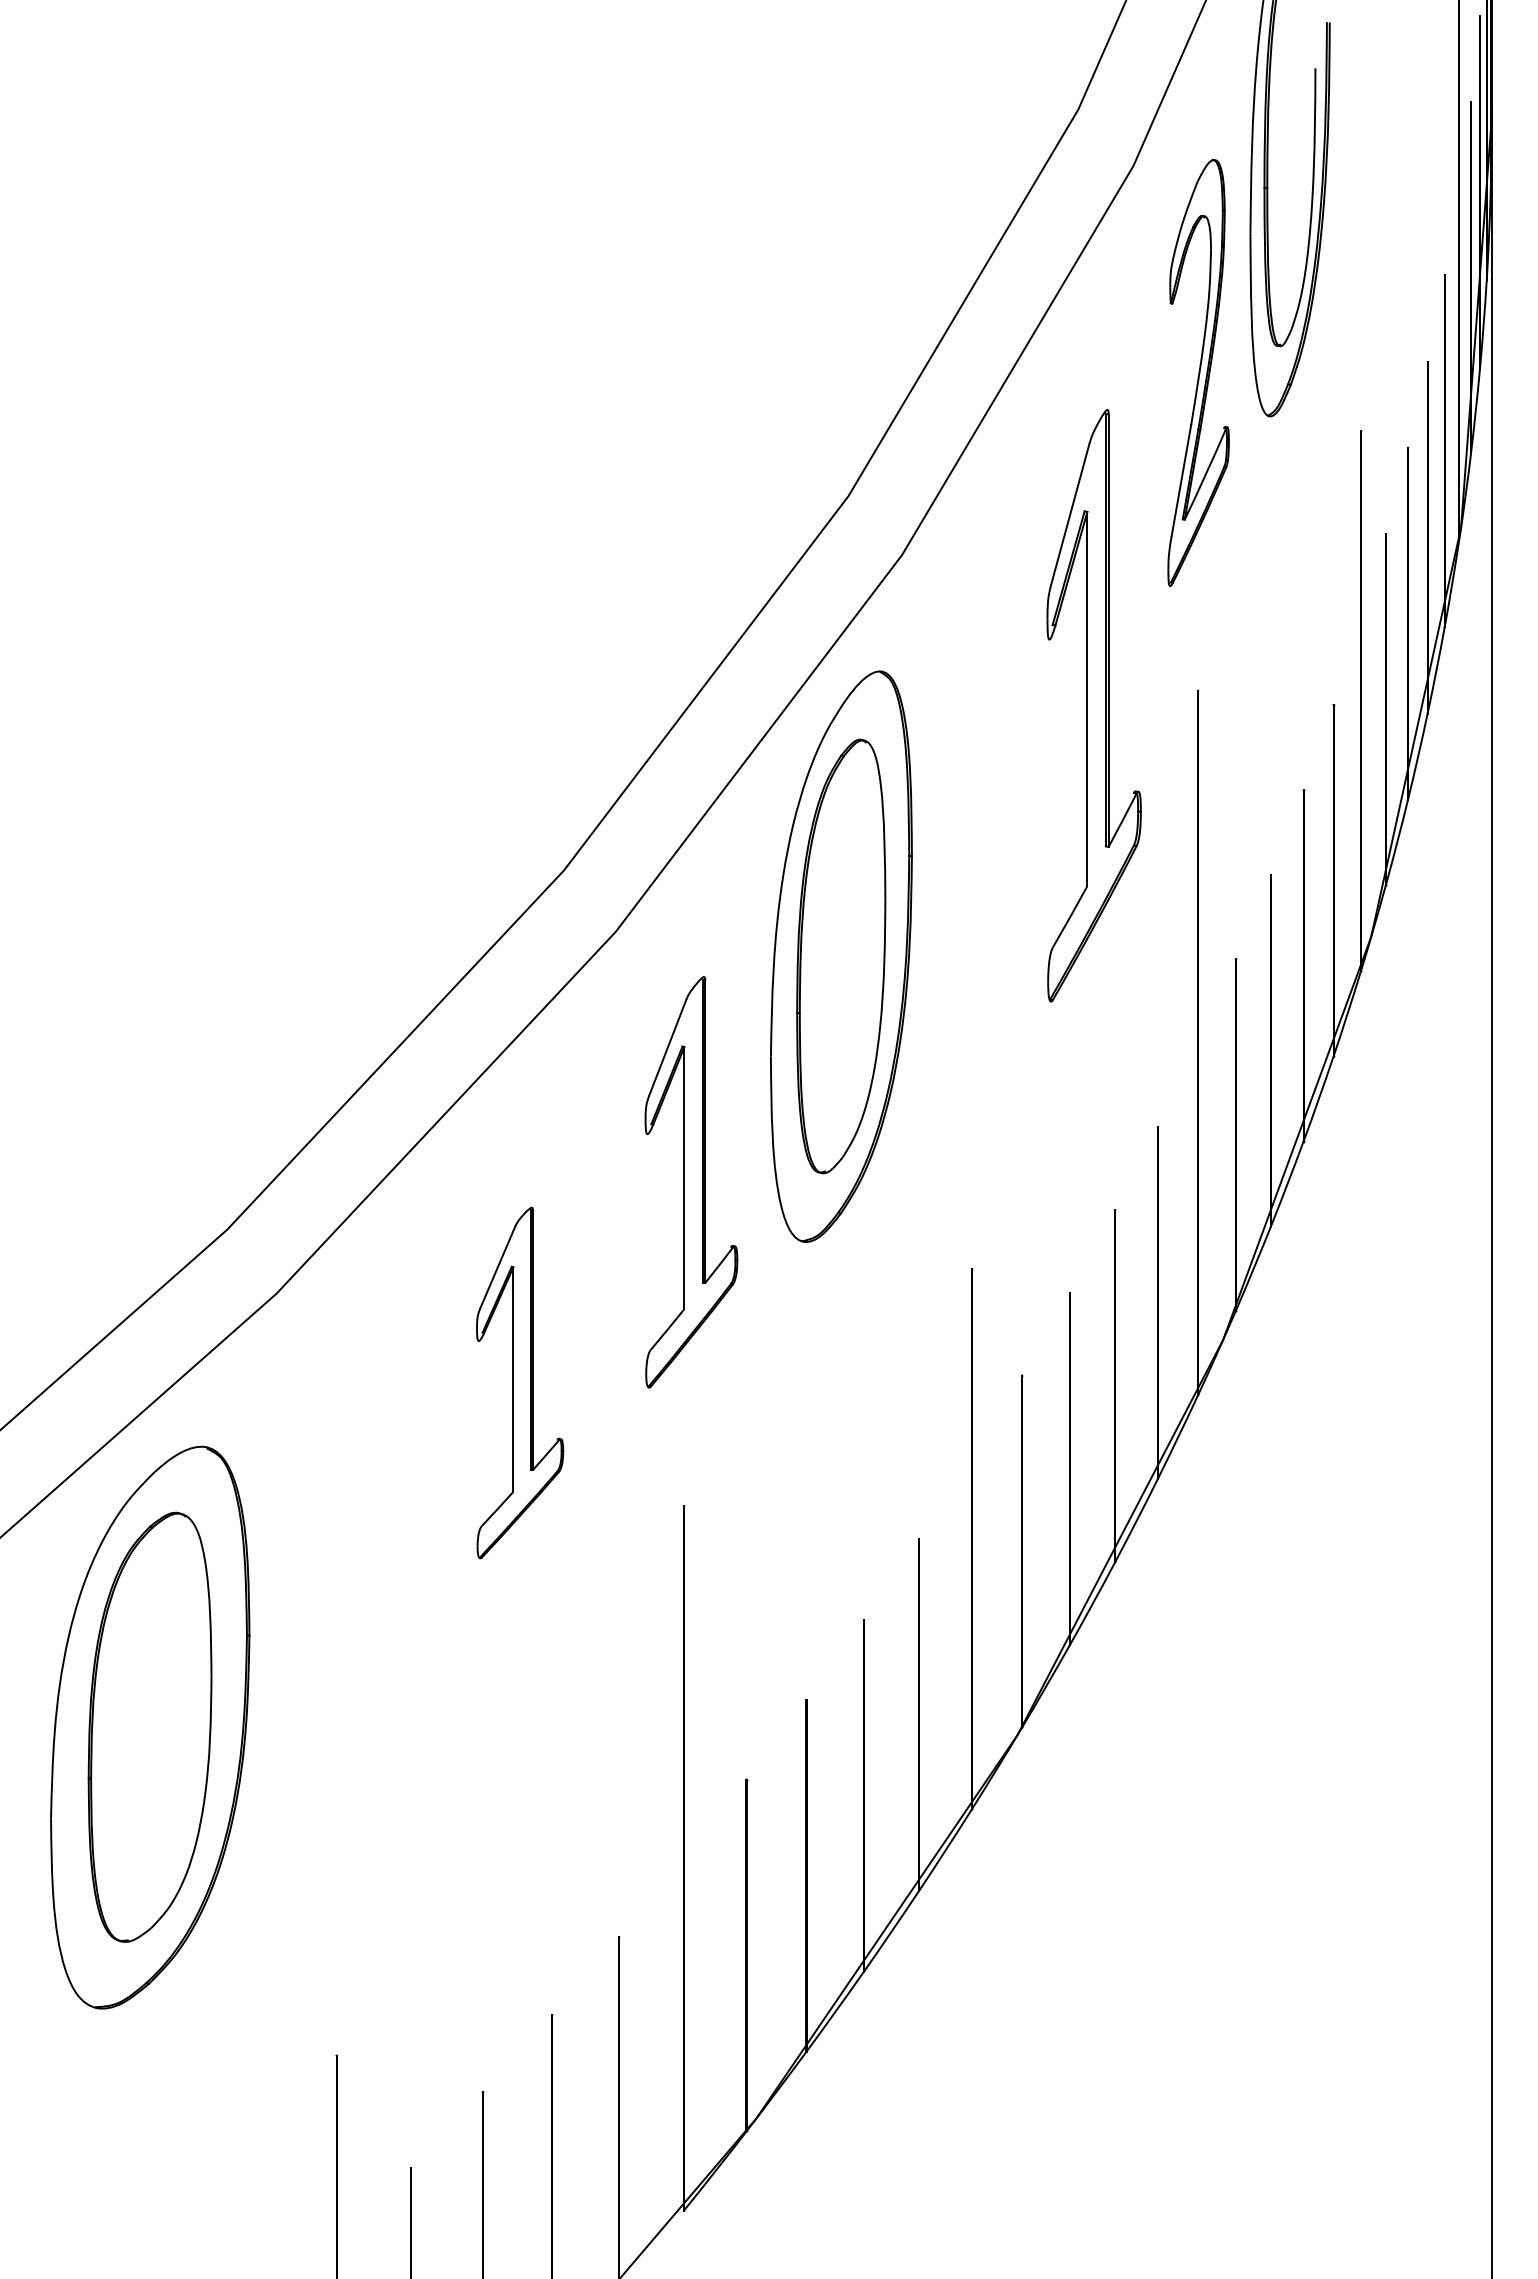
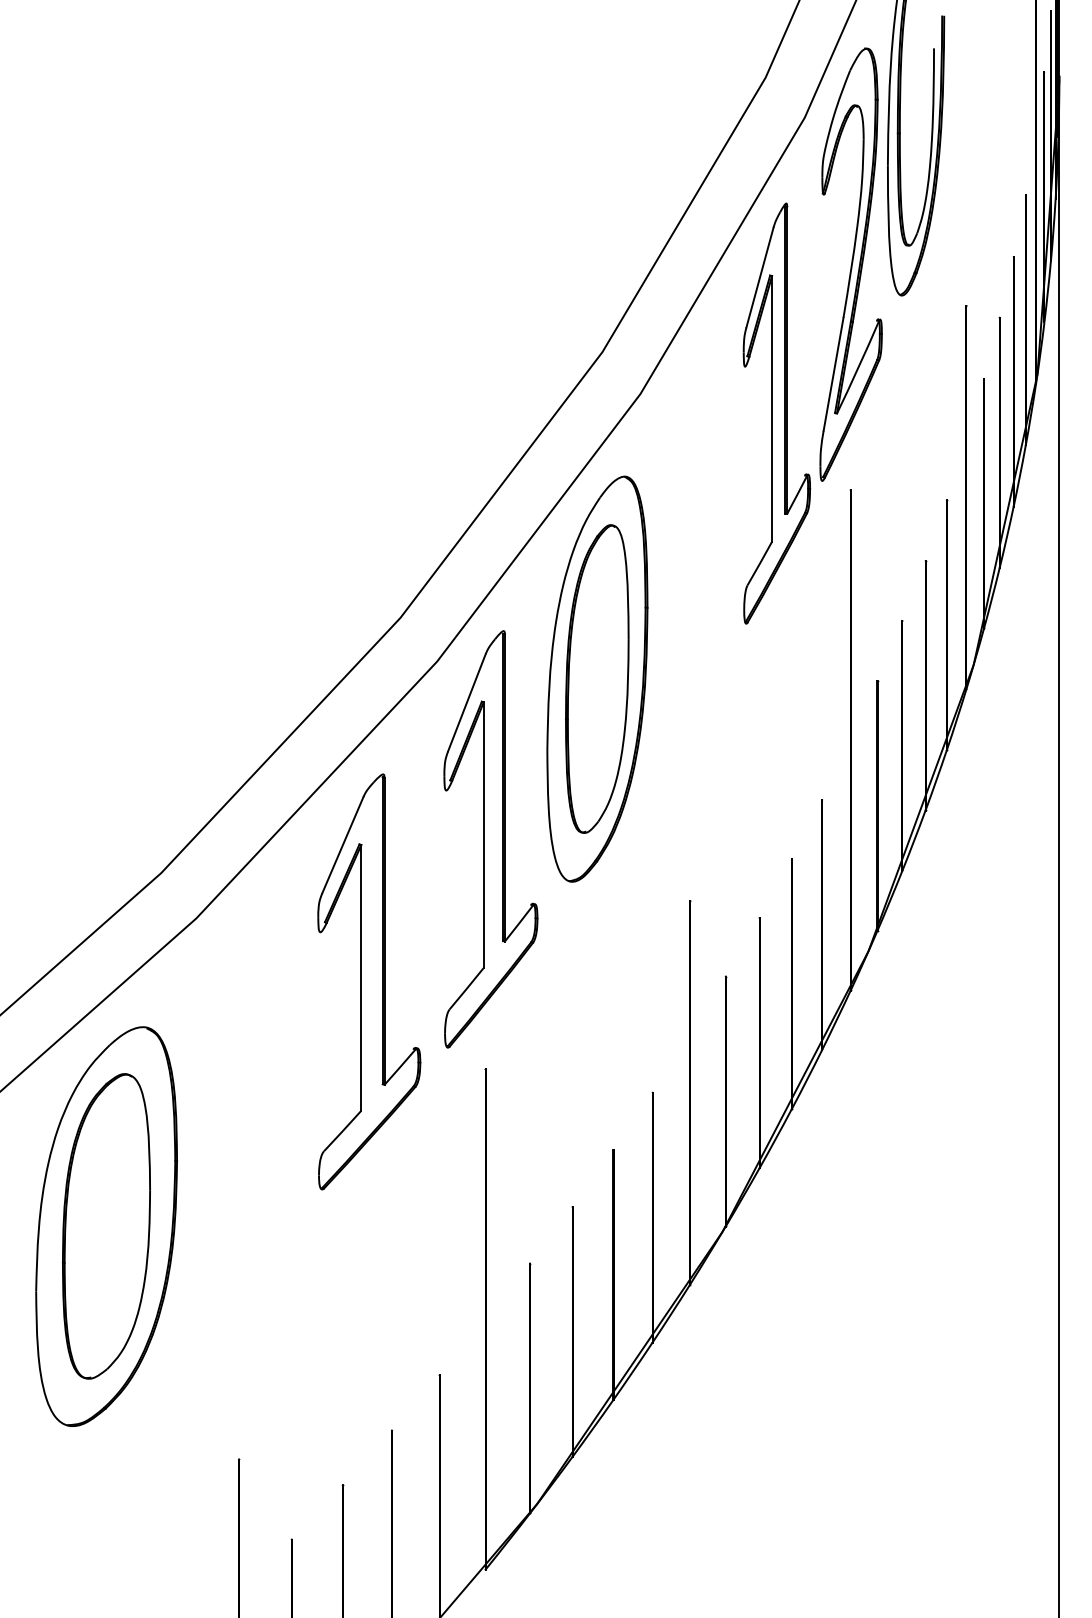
part: (1198, 372) -> (850, 264), size x1.43
part: (1093, 705) -> (776, 413), moved
part: (691, 1182) -> (490, 839), size x1.43
part: (519, 1382) -> (368, 981), size x1.67

